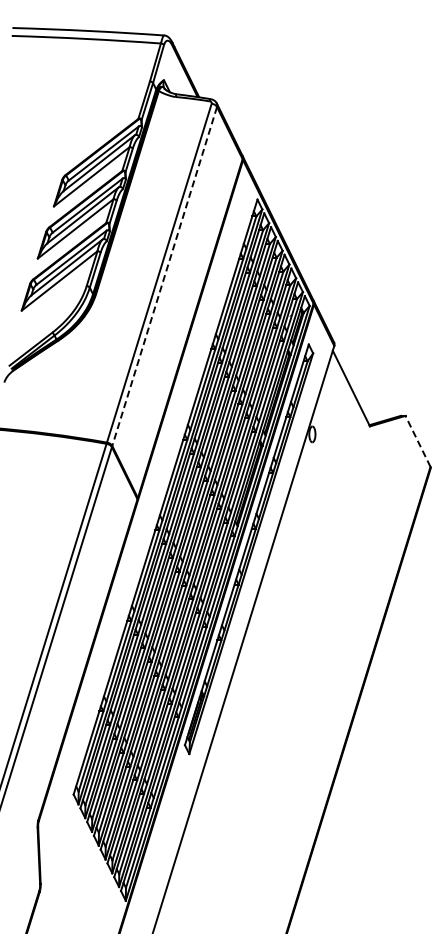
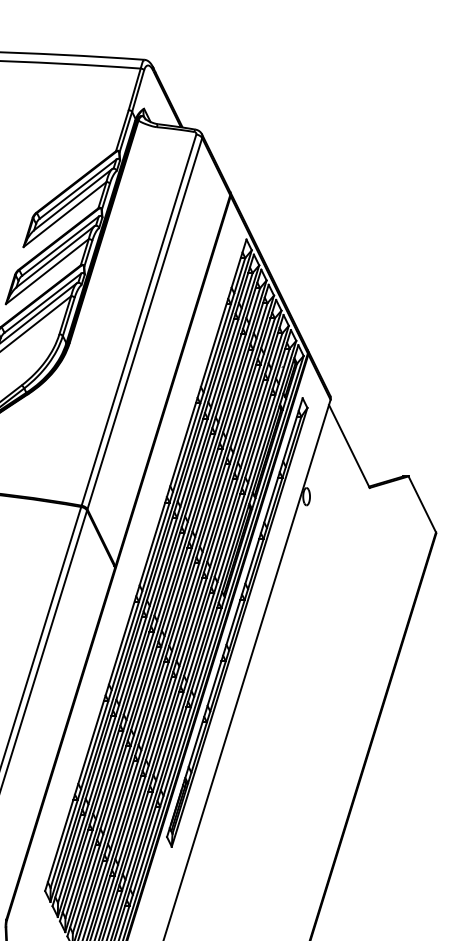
line: (164, 276) -> (144, 323), dashed -> solid
line: (417, 440) -> (421, 503), dashed -> solid

